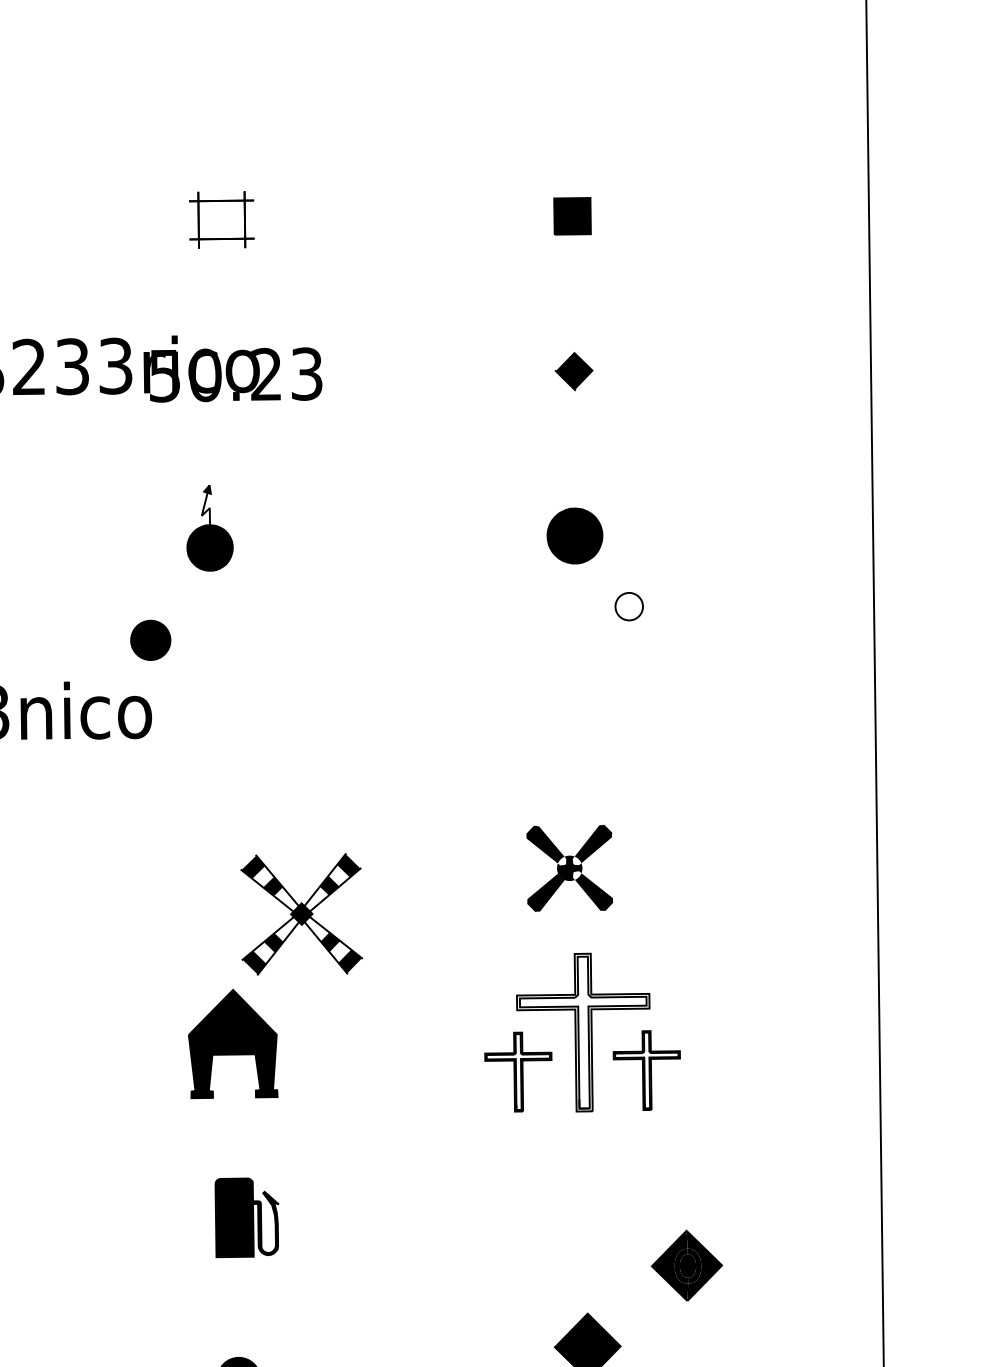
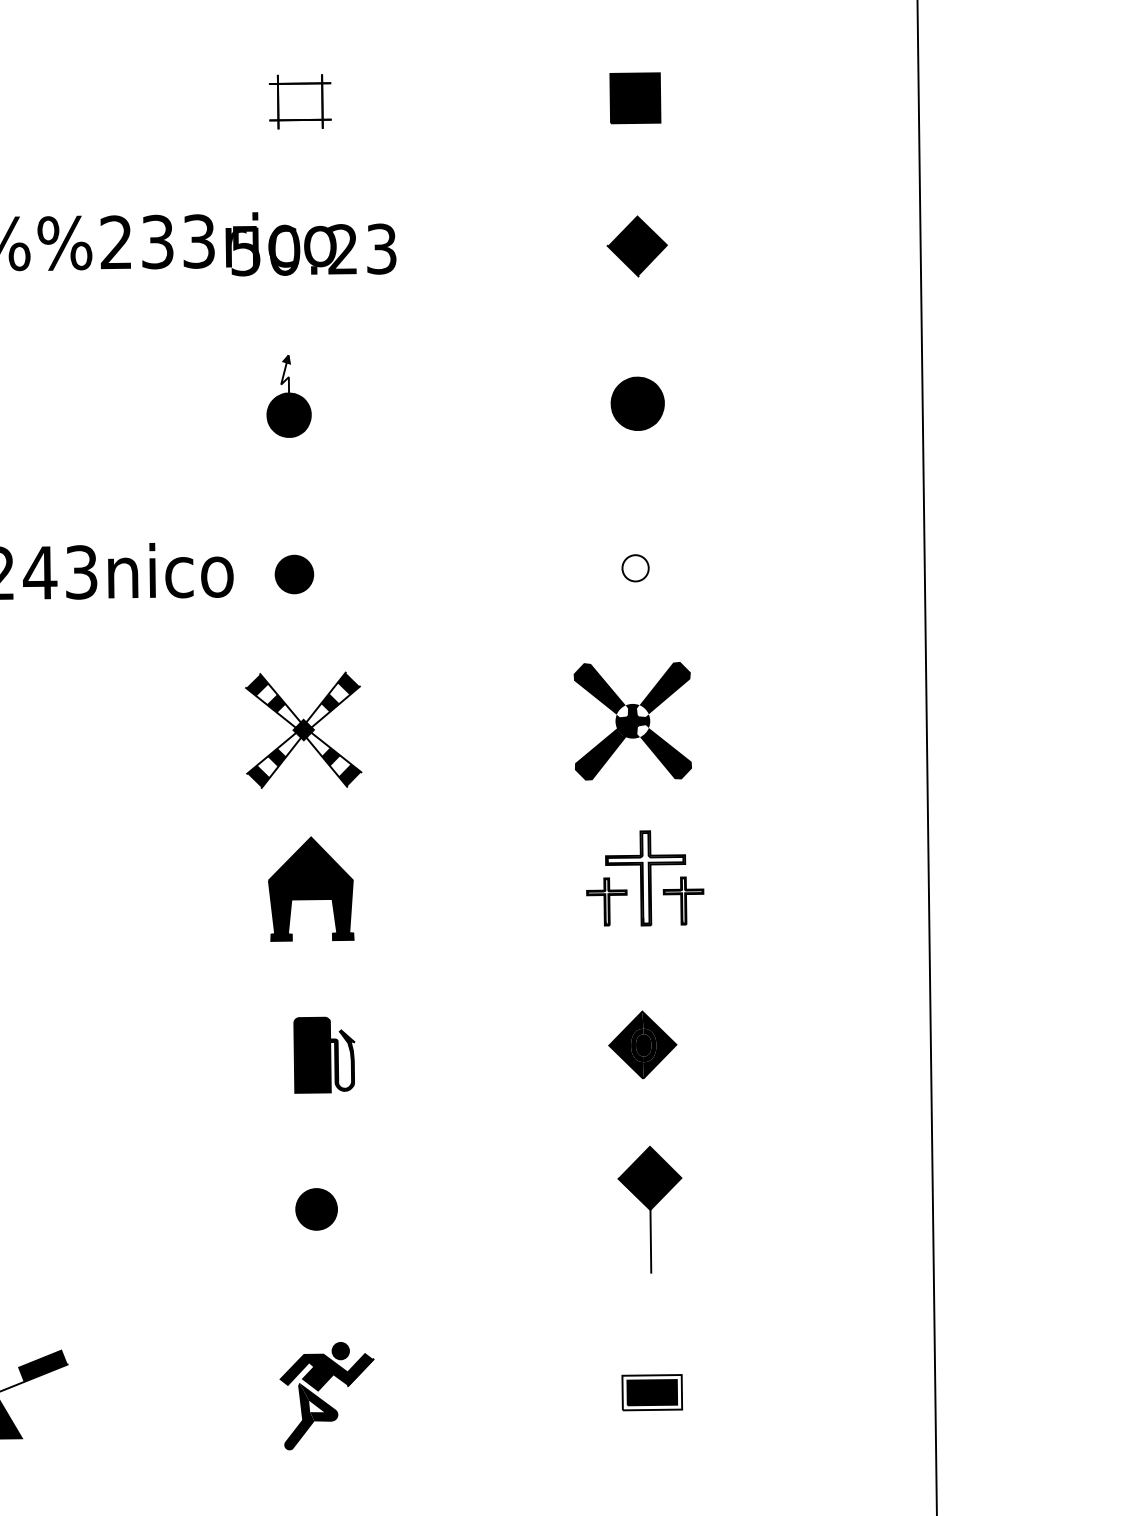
part: (572, 216) -> (635, 98), size x1.43
part: (573, 371) -> (636, 246), size x1.67
part: (629, 606) -> (635, 568), moved
part: (150, 640) -> (294, 574), moved
part: (569, 868) -> (632, 721), size x1.43
part: (301, 913) -> (303, 729), moved
part: (583, 1032) -> (645, 878), size x0.62
part: (686, 1265) -> (642, 1044), moved

